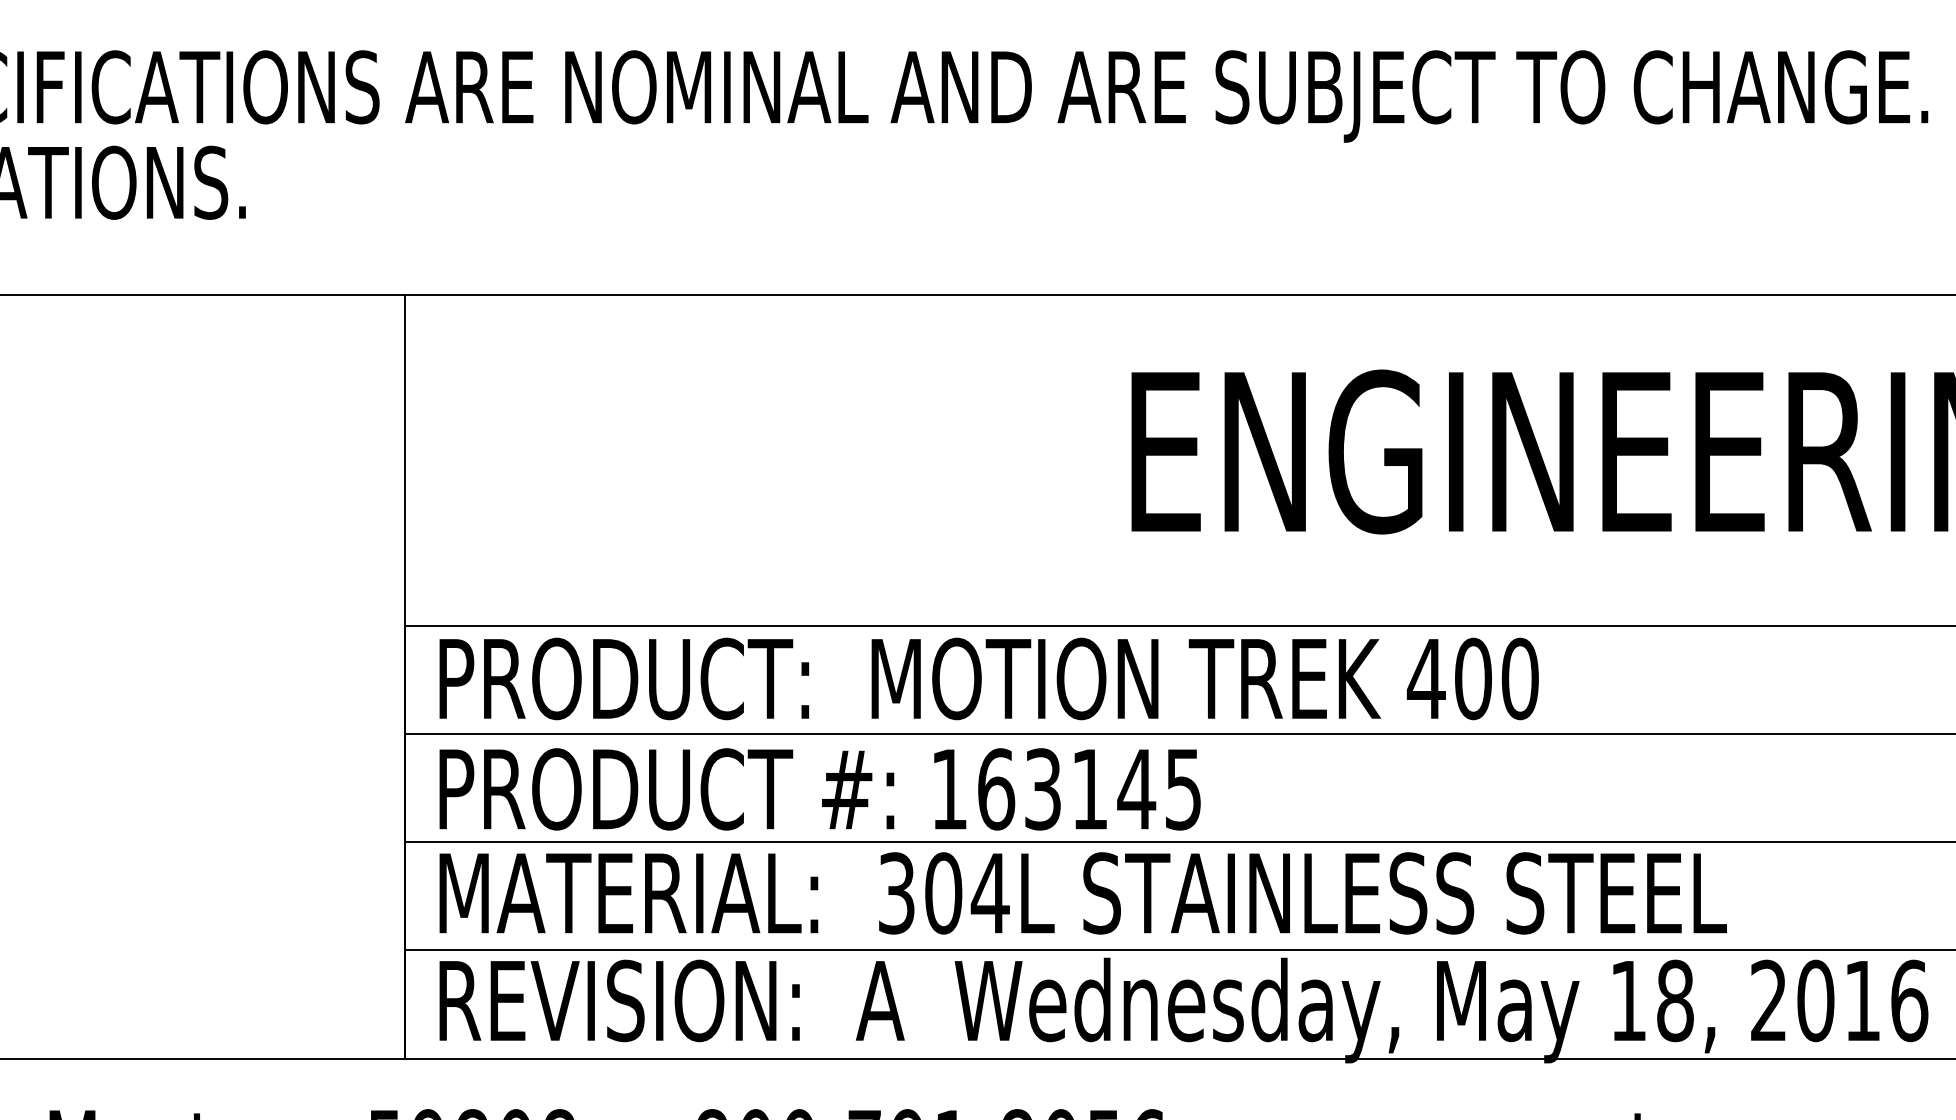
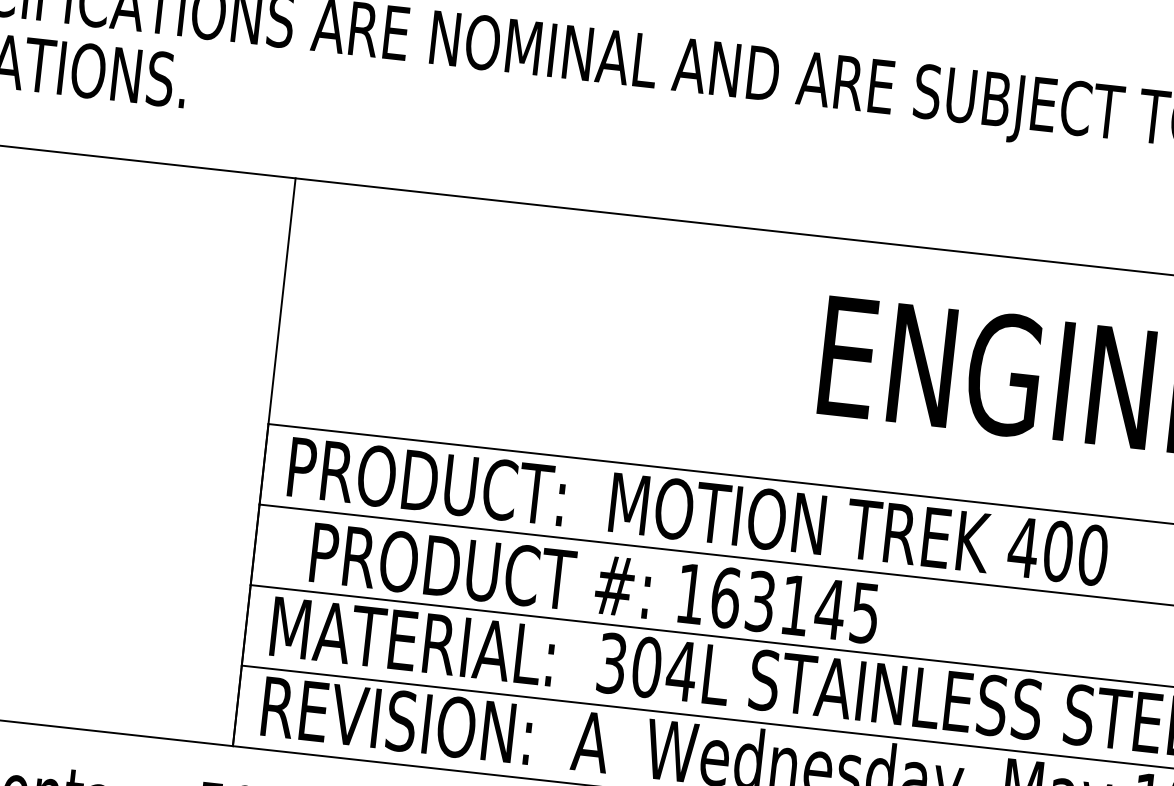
text: (819, 789) -> (594, 583), moved

